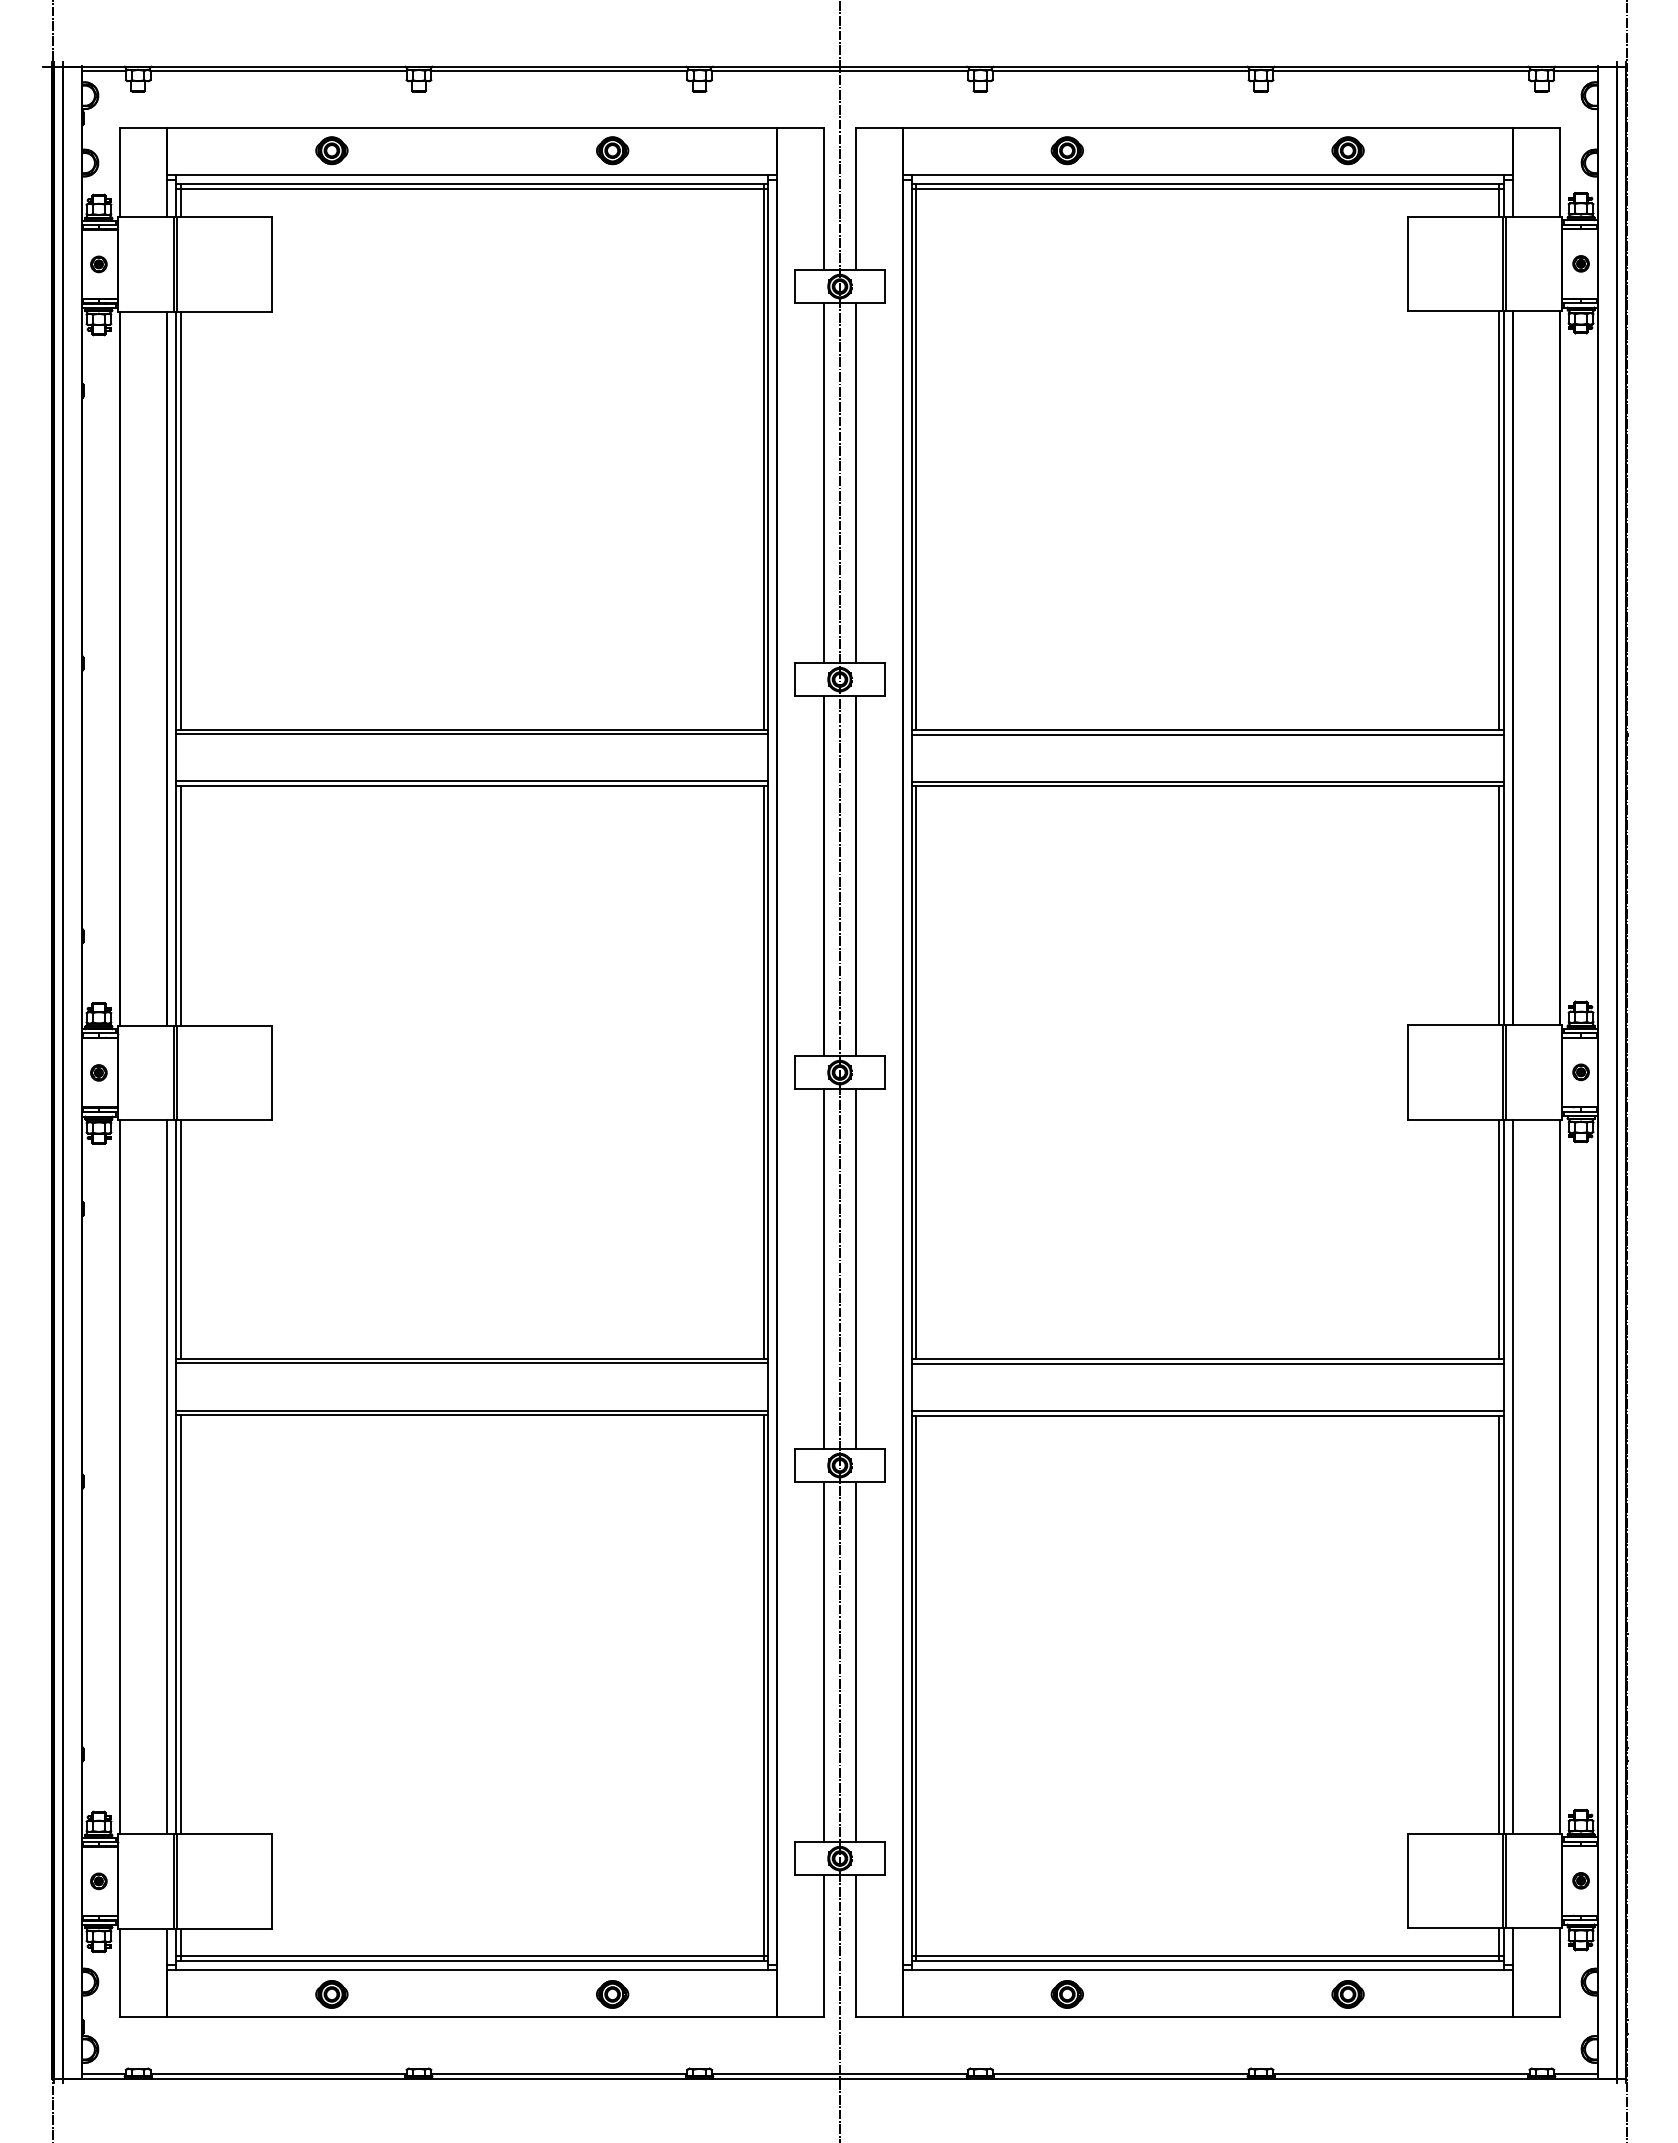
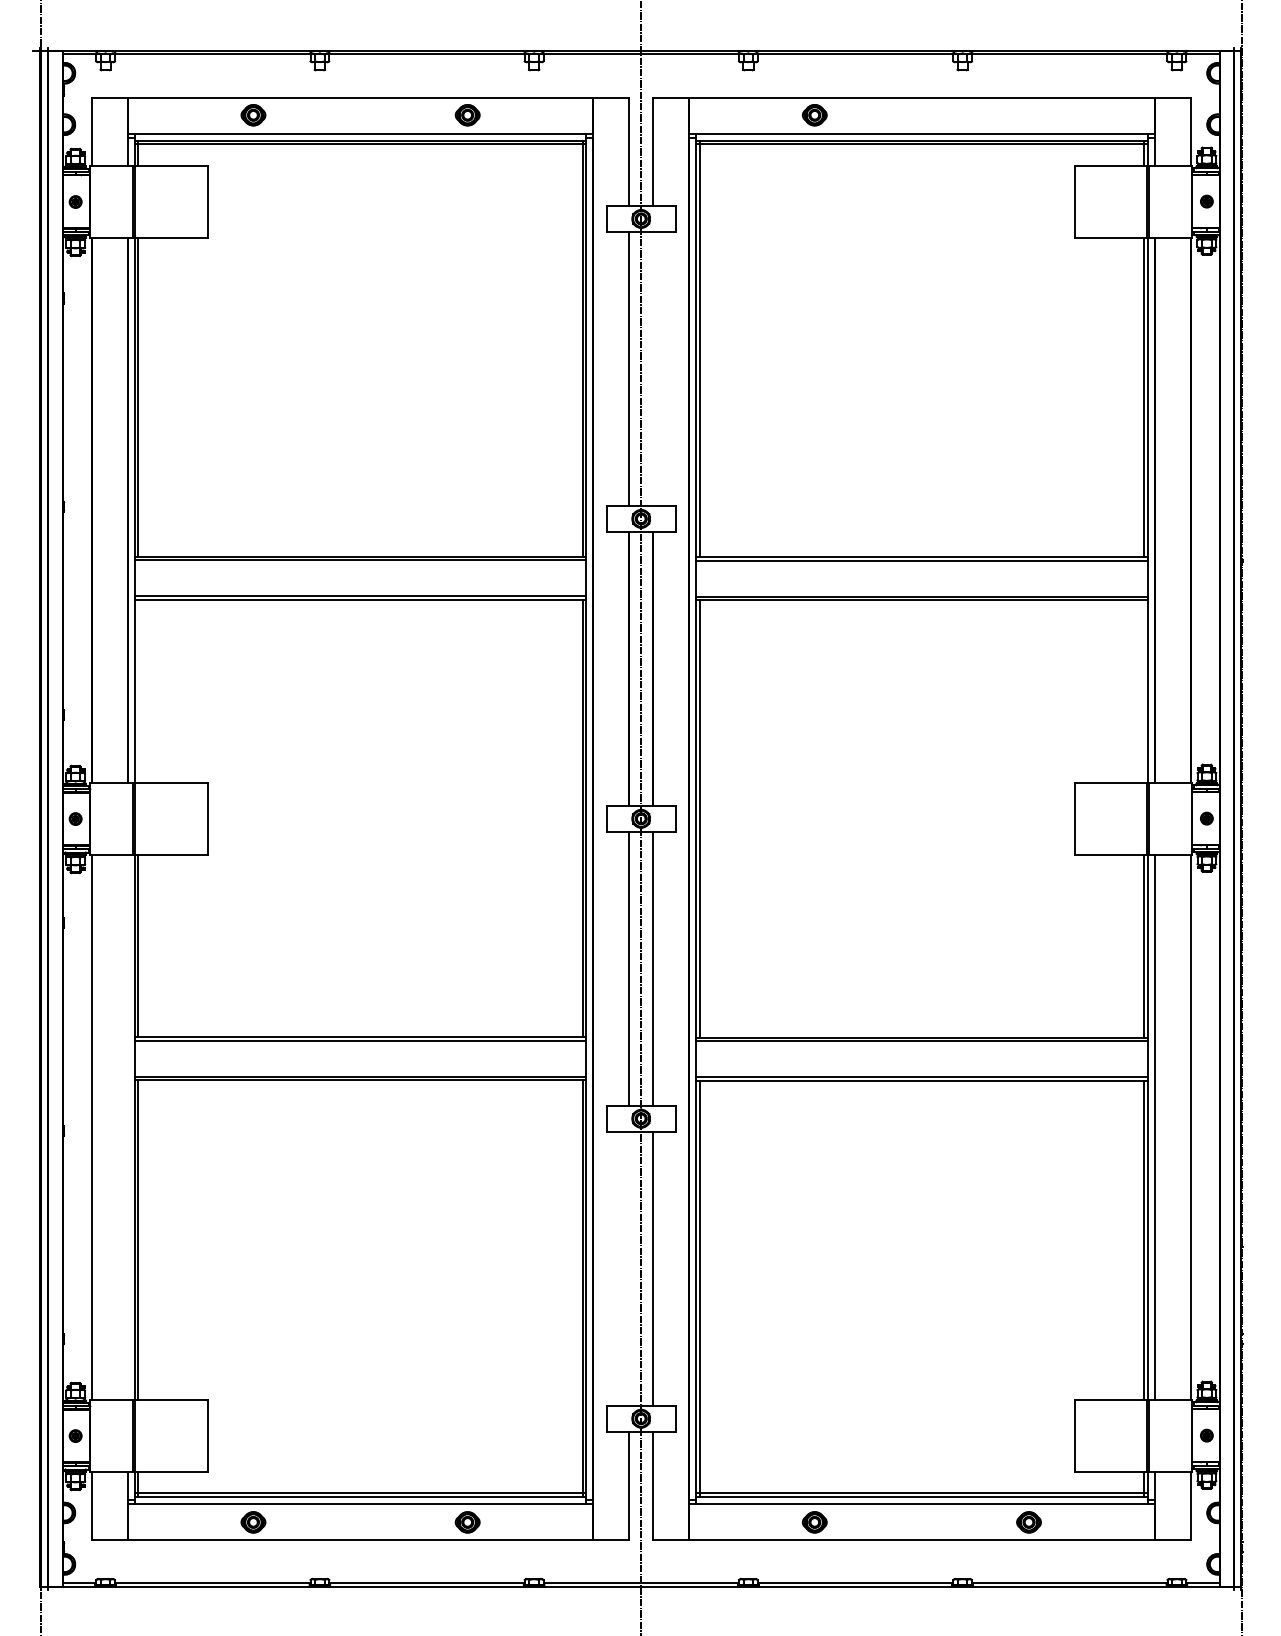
part: (1347, 150) -> (1028, 115), removed
line: (855, 482) -> (653, 368), removed
line: (180, 905) -> (137, 691), removed
line: (1499, 905) -> (1144, 691), removed
line: (167, 1477) -> (128, 1127), removed
line: (824, 1661) -> (629, 1268), removed

